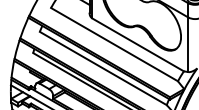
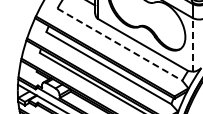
line: (115, 44) -> (120, 44), solid -> dashed
line: (188, 44) -> (192, 44), solid -> dashed

